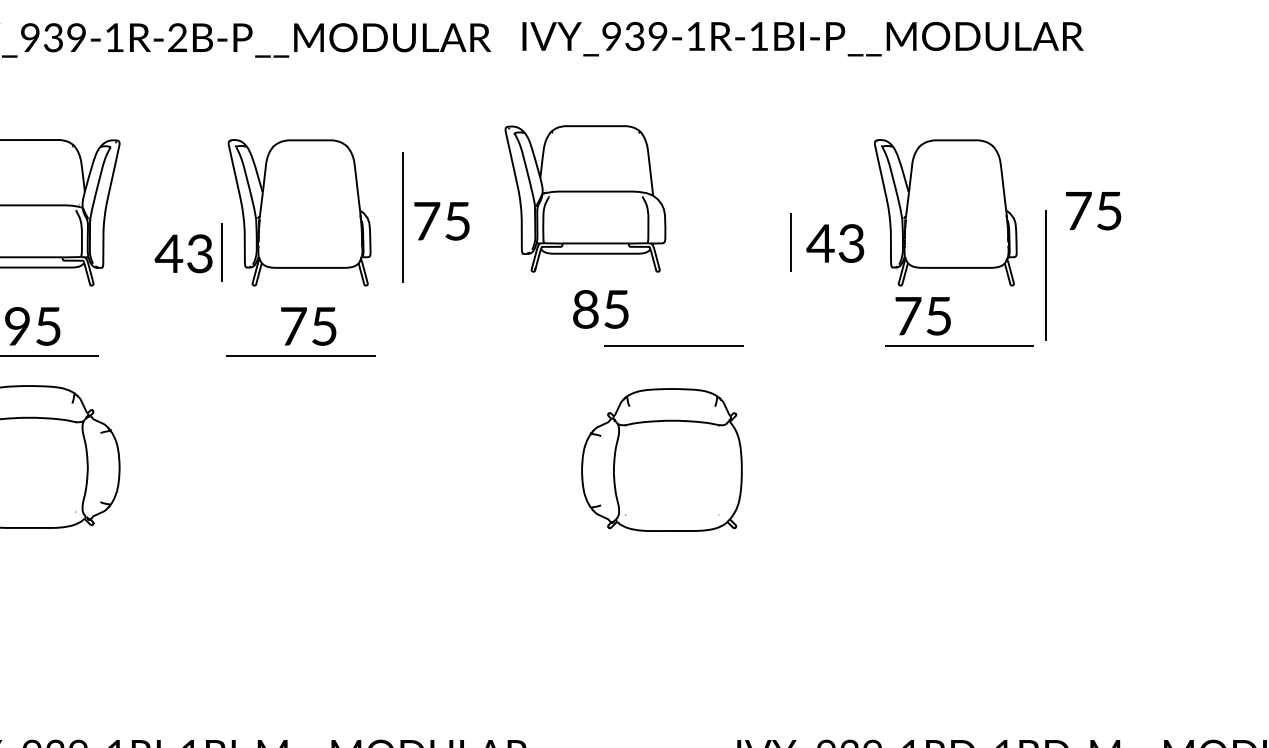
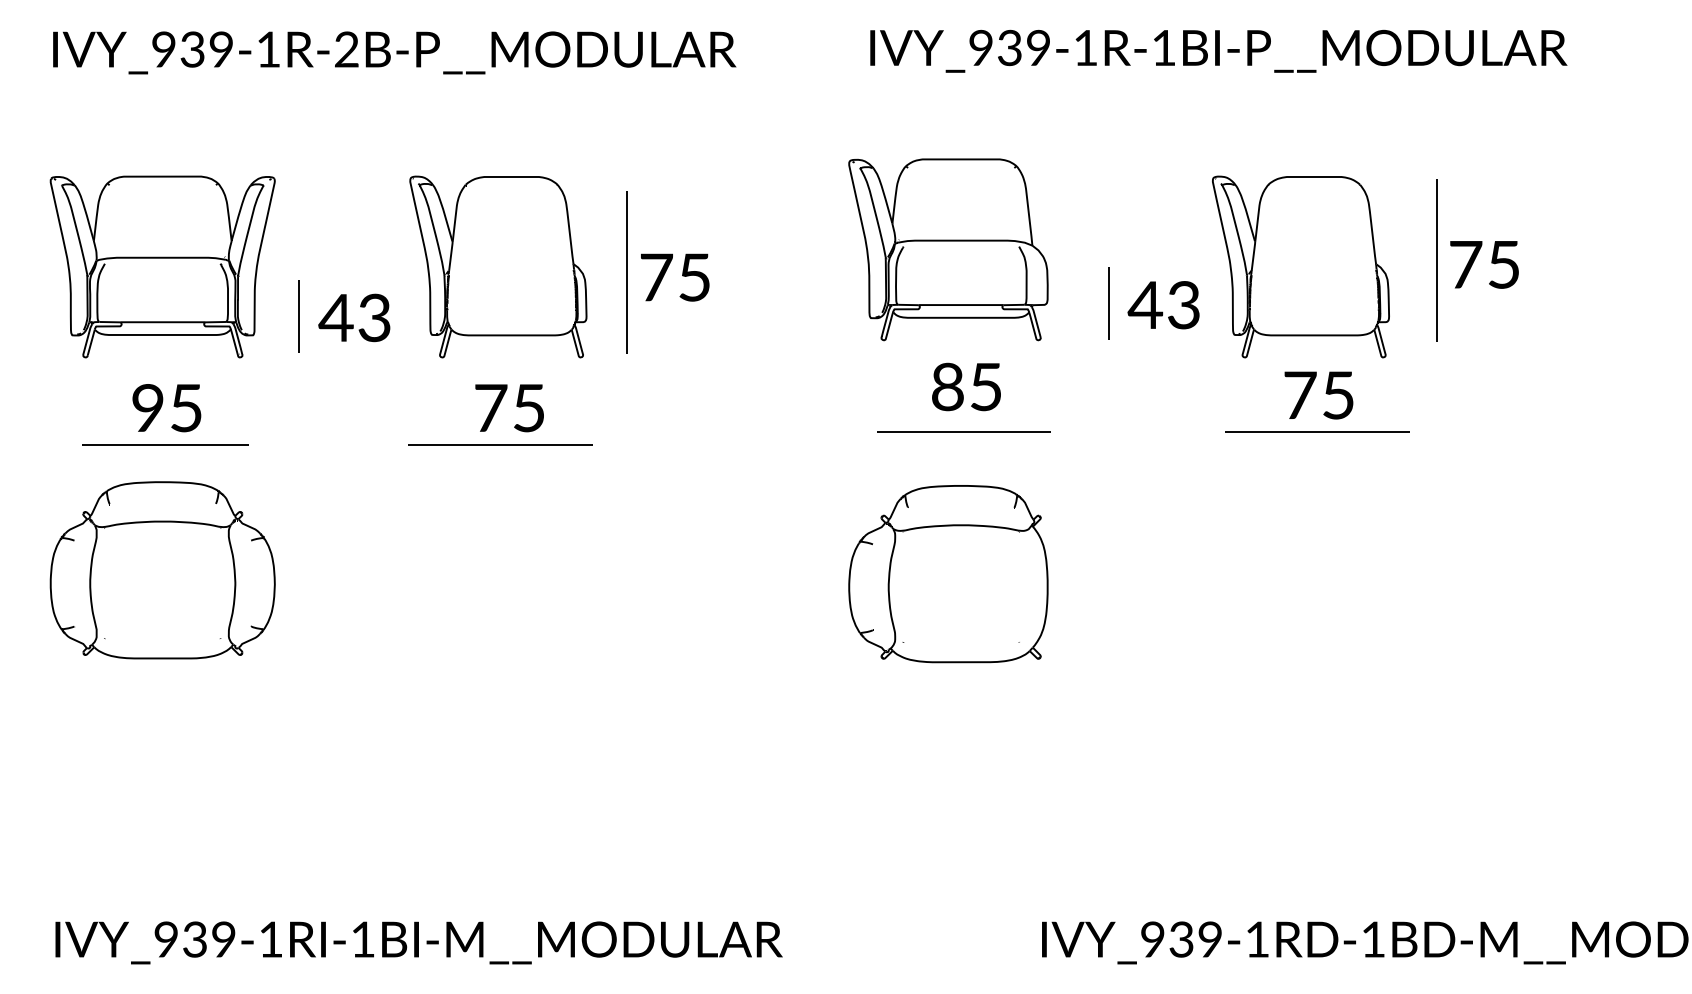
text: (802, 38) -> (1218, 50), moved
part: (585, 198) -> (948, 249), moved
line: (220, 252) -> (298, 316), moved
line: (1046, 276) -> (1436, 260), moved
text: (600, 309) -> (966, 386), moved
text: (922, 316) -> (1318, 395), moved

